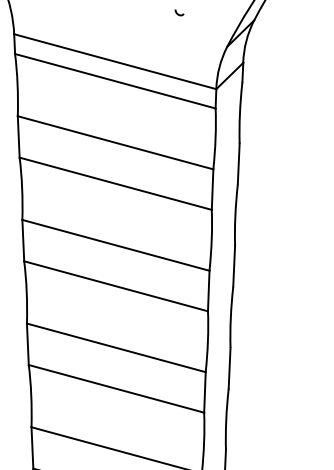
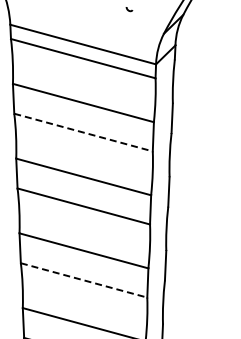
line: (115, 183) -> (83, 132), solid -> dashed
line: (117, 388) -> (84, 280), solid -> dashed

